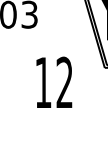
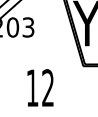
text: (54, 81) -> (40, 87), moved

